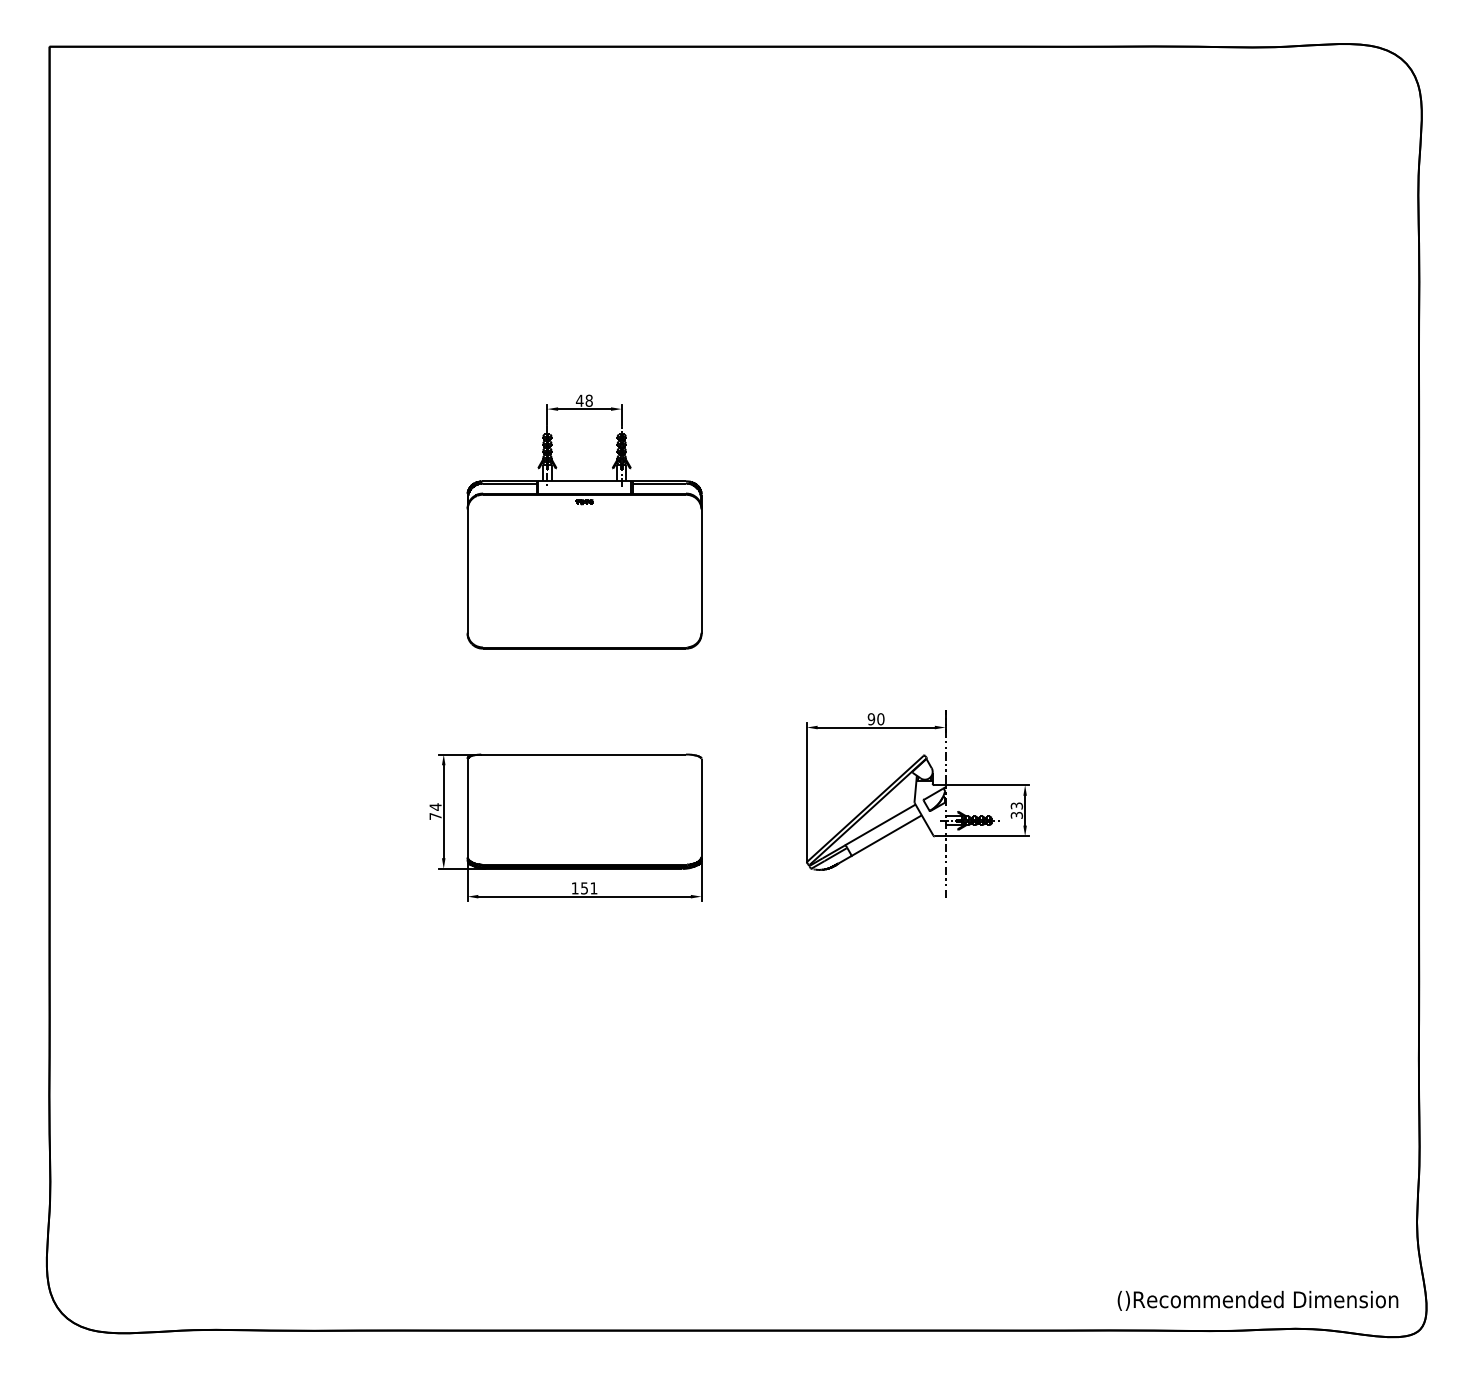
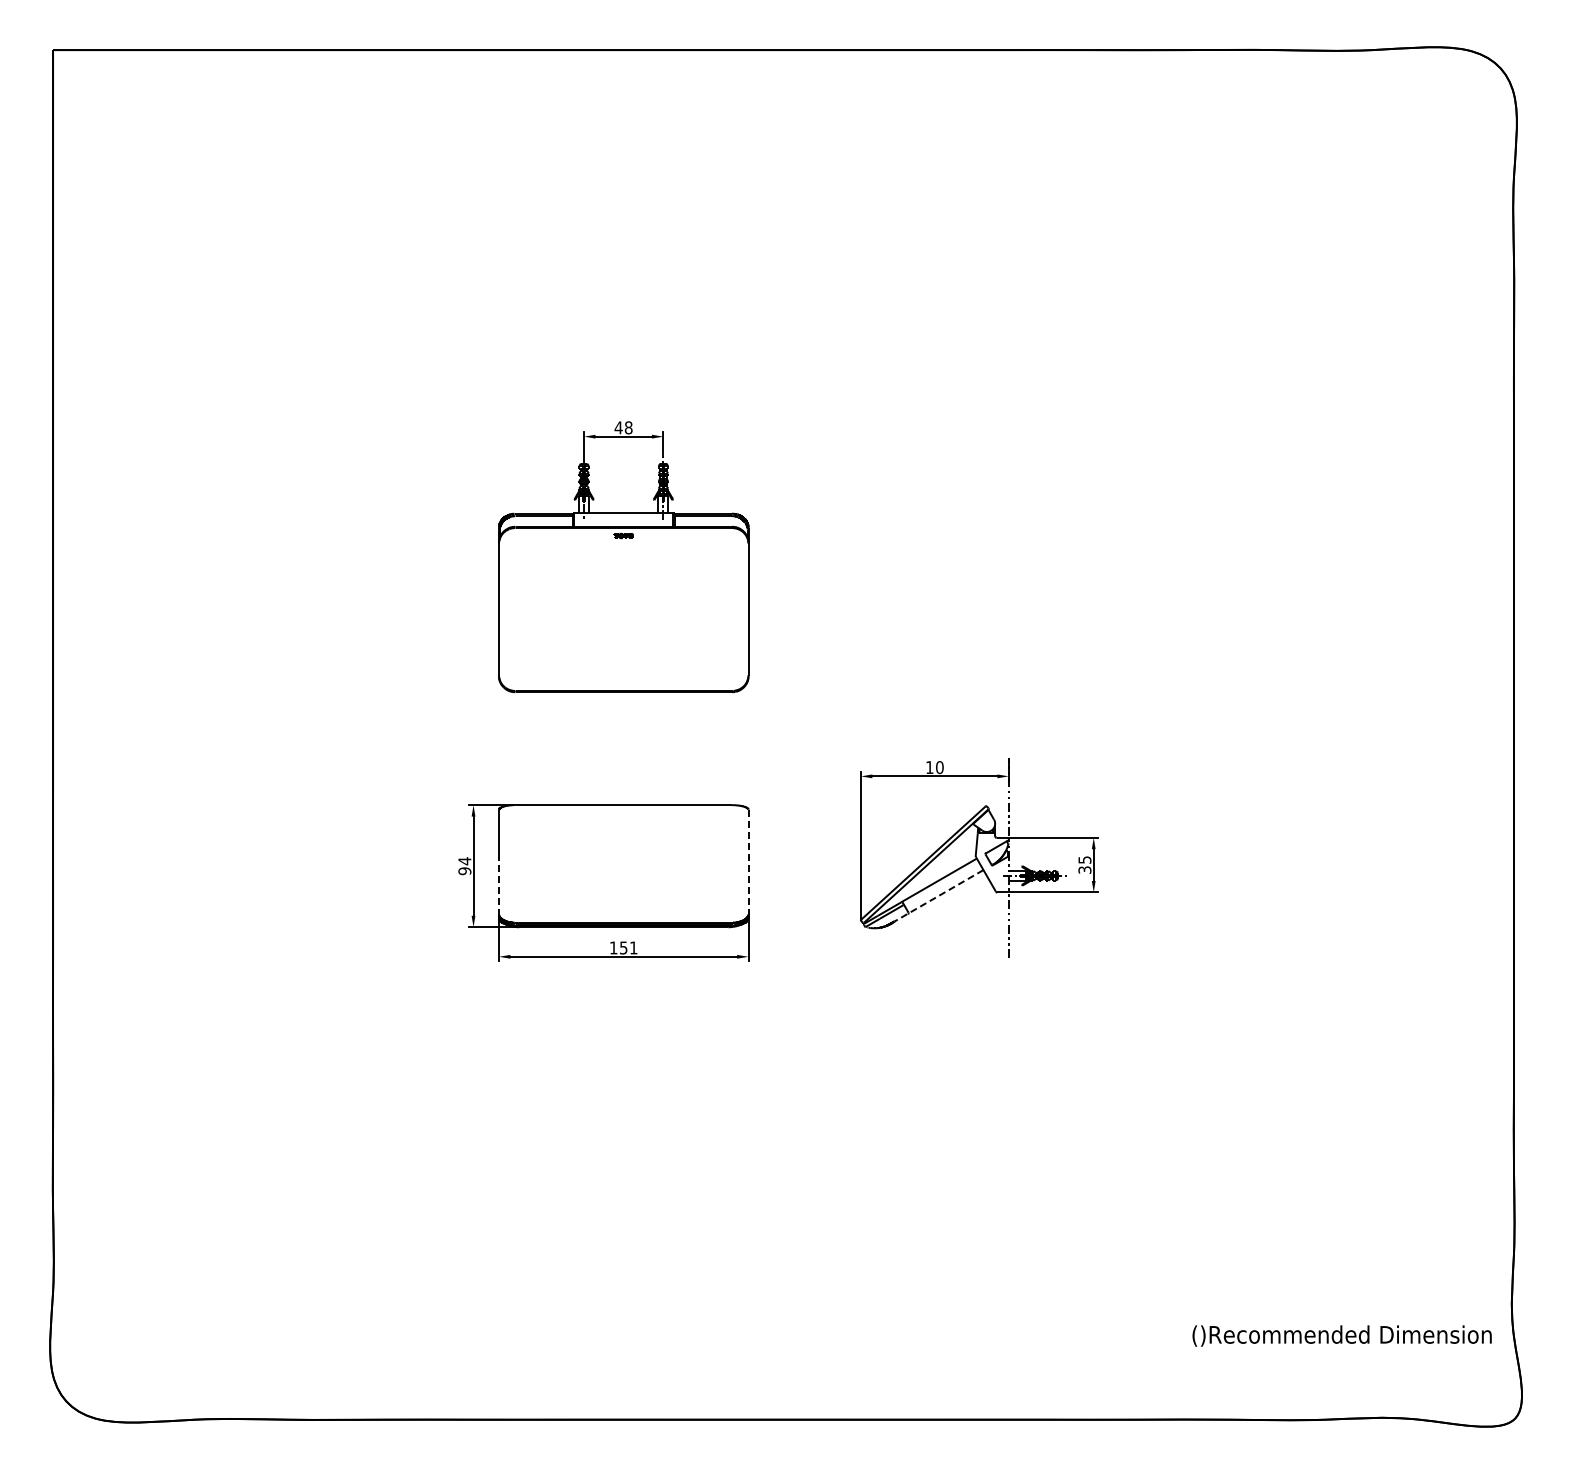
text: (871, 719) -> (929, 767), 90 -> 10
text: (1016, 805) -> (1084, 859), 33 -> 35
line: (701, 808) -> (748, 862), solid -> dashed
text: (435, 816) -> (464, 871), 74 -> 94
line: (468, 829) -> (499, 885), solid -> dashed
line: (879, 840) -> (938, 896), solid -> dashed
text: (1257, 1300) -> (1341, 1335), moved

